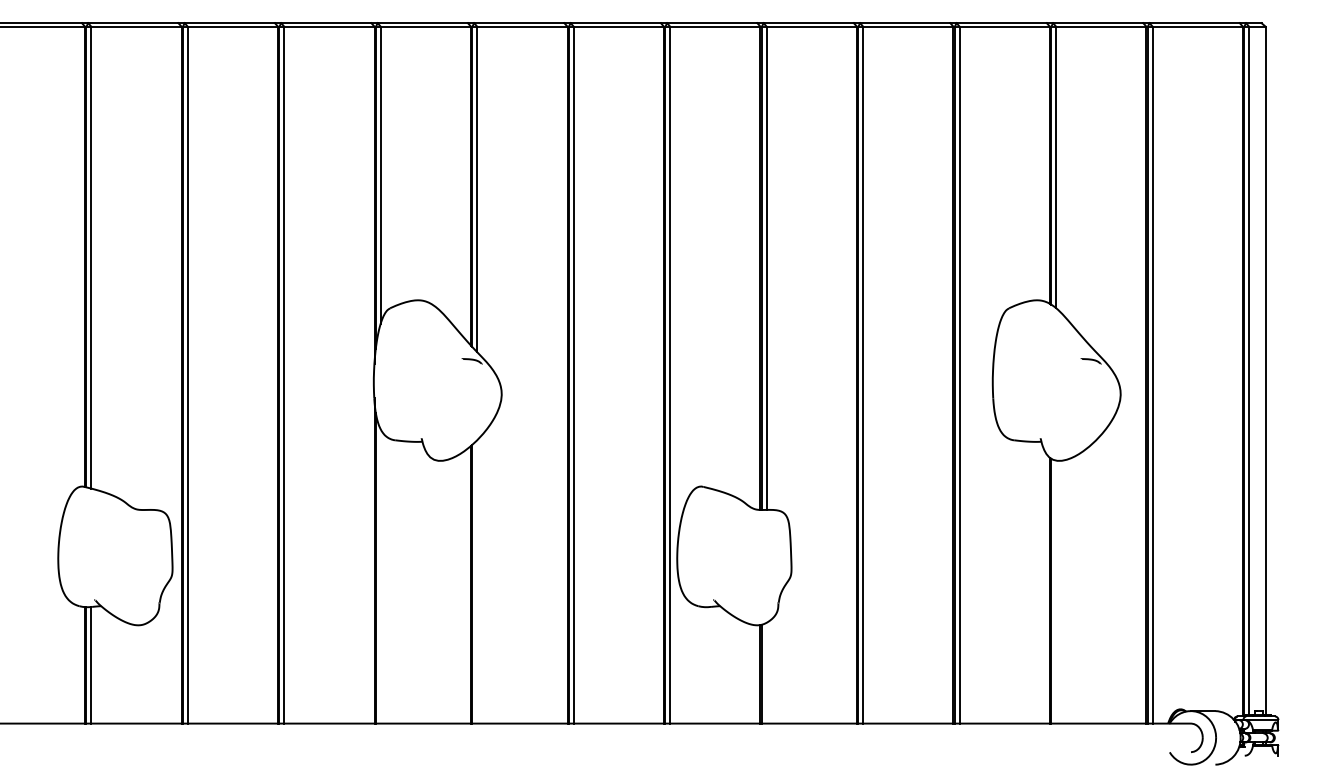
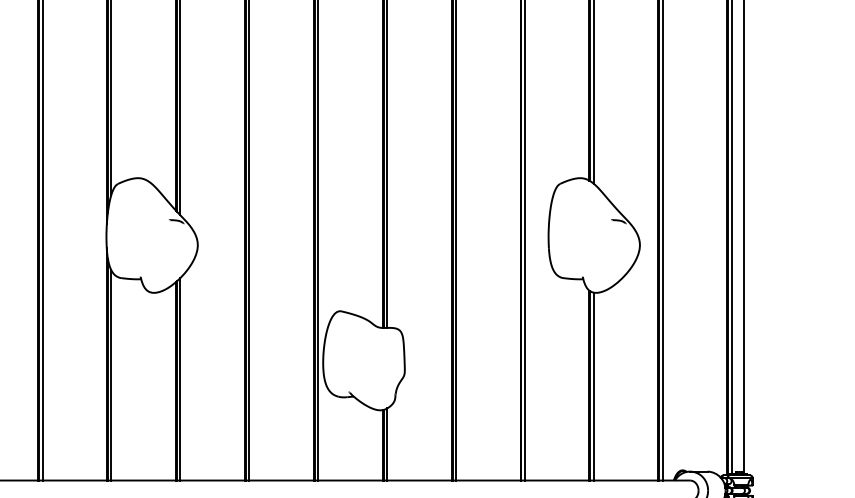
line: (380, 576) -> (111, 375), added
line: (477, 581) -> (180, 379), added
line: (1056, 591) -> (594, 386), added
line: (766, 672) -> (386, 444), added

